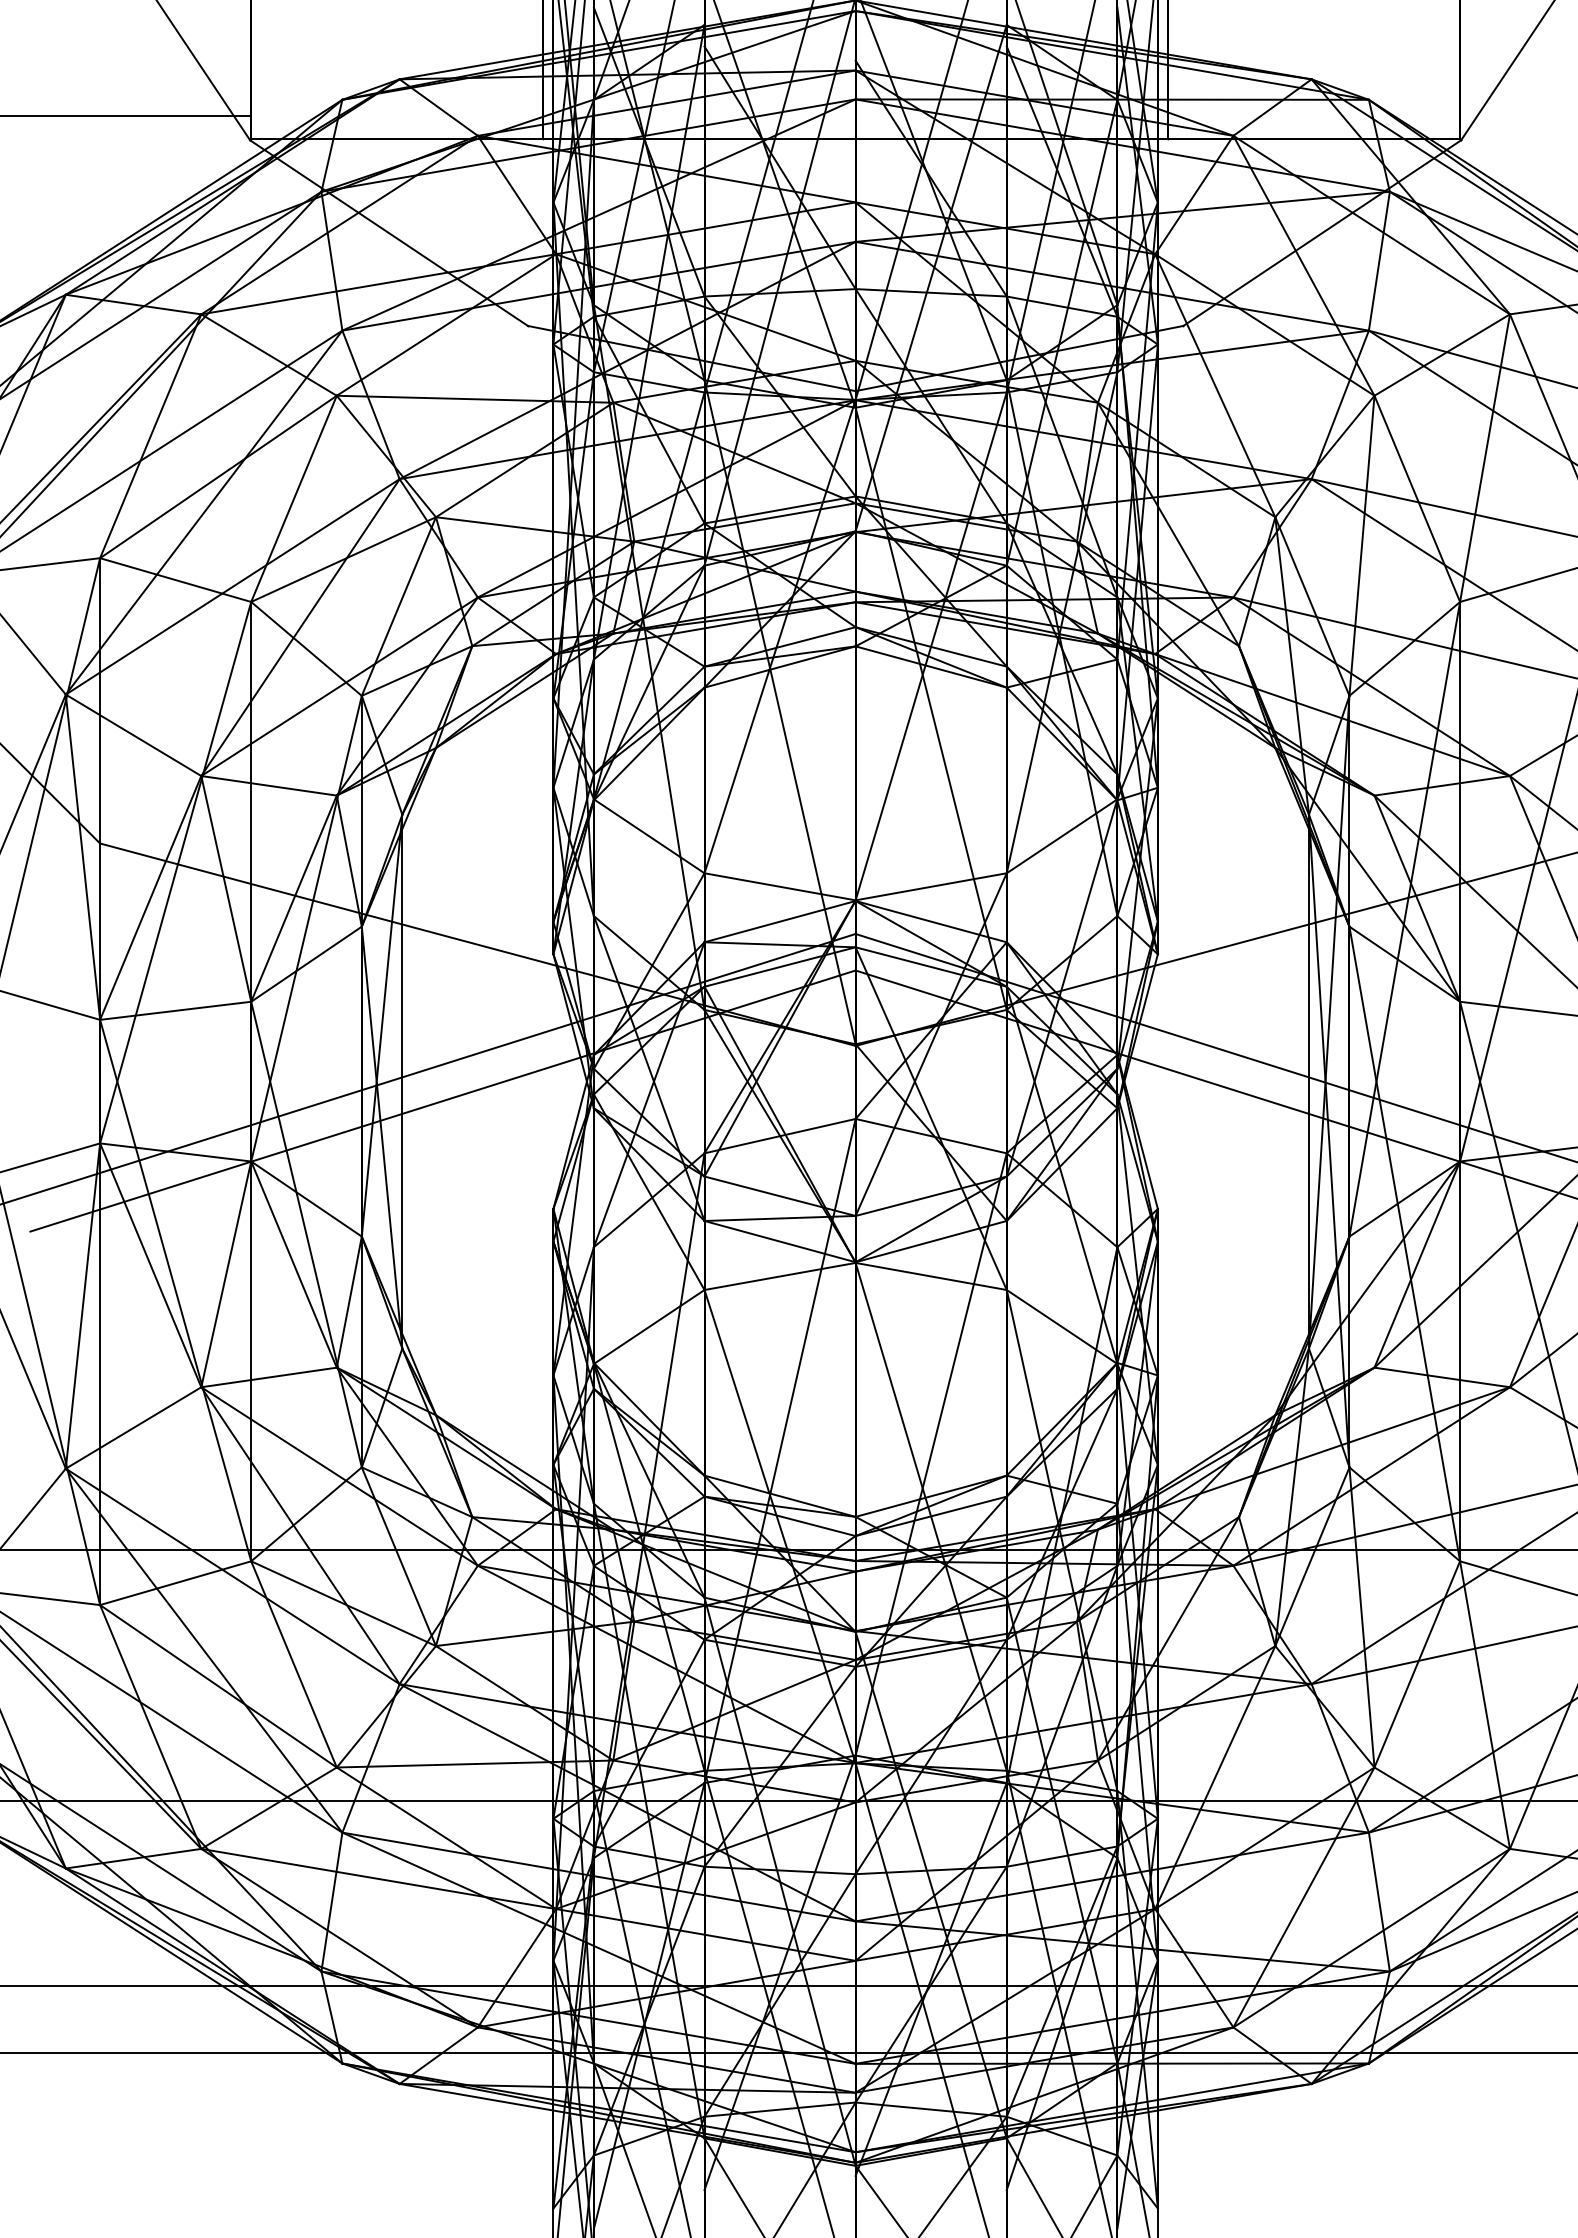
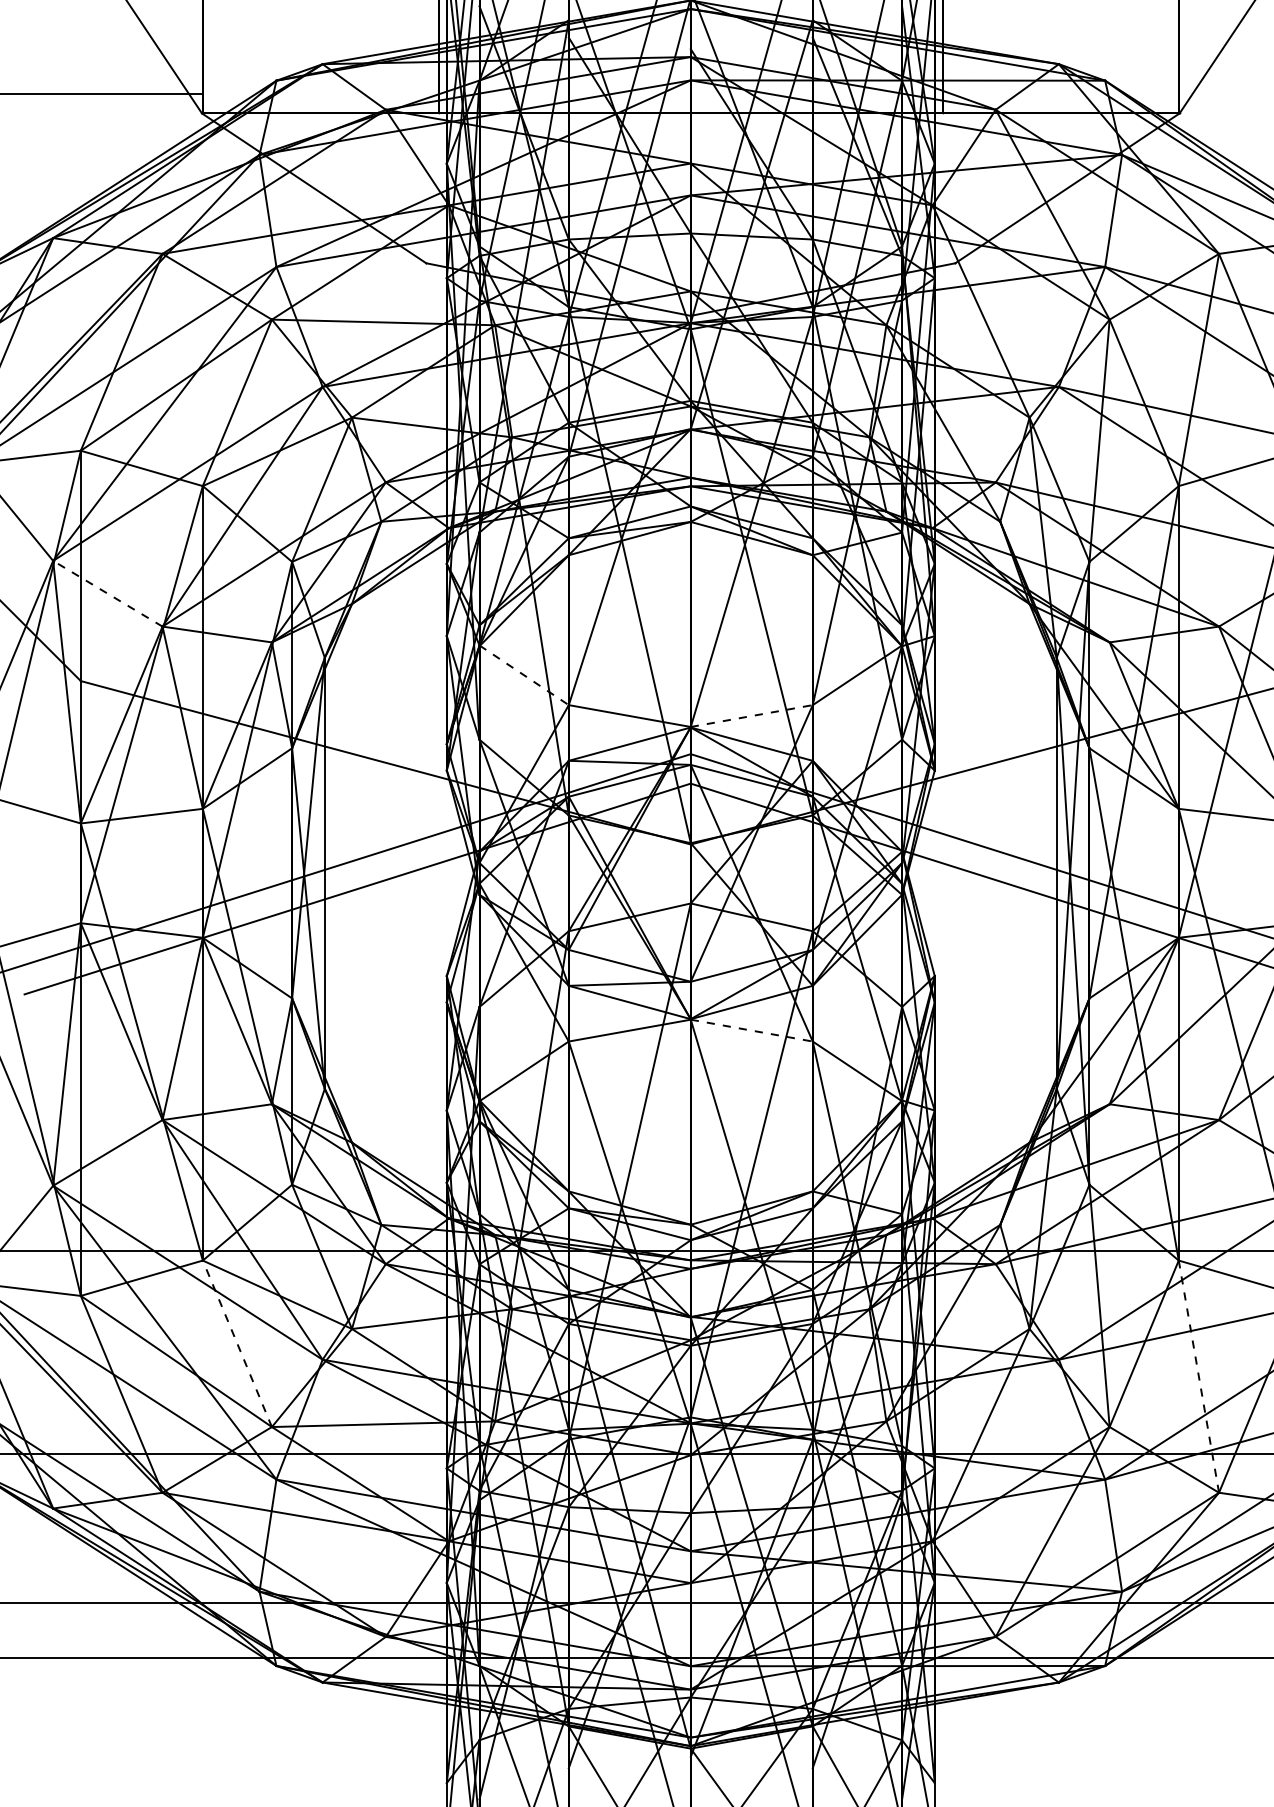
line: (133, 735) -> (107, 593), solid -> dashed
line: (649, 836) -> (524, 675), solid -> dashed
line: (931, 886) -> (752, 715), solid -> dashed
line: (931, 1276) -> (752, 1030), solid -> dashed
line: (294, 1664) -> (237, 1343), solid -> dashed
line: (1485, 1705) -> (1199, 1376), solid -> dashed

